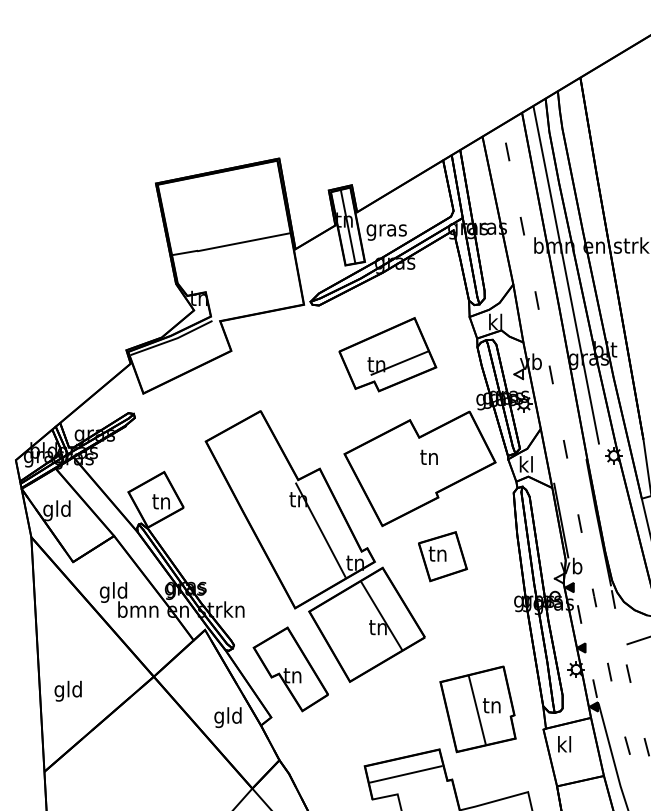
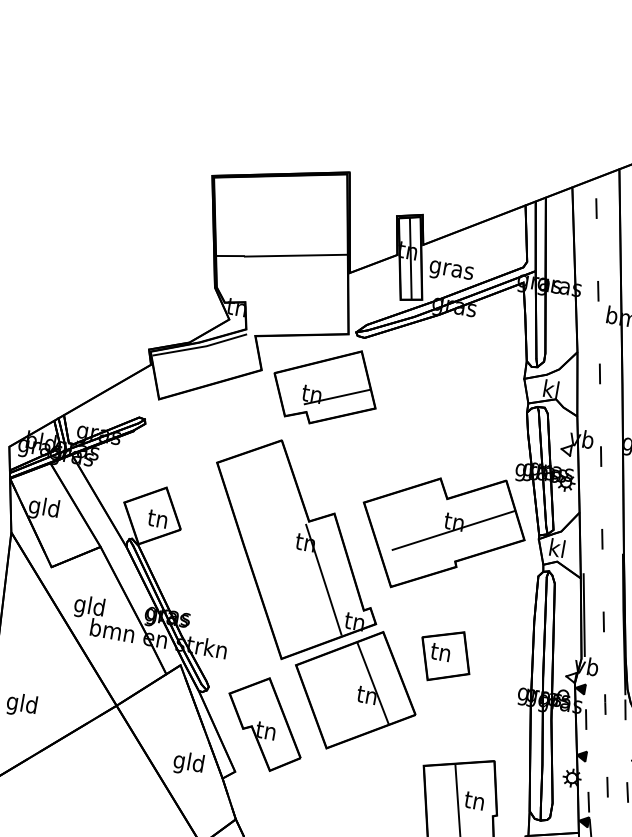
part: (387, 354) -> (325, 385), moved
line: (429, 464) -> (453, 529), added
part: (442, 556) -> (445, 655), moved

